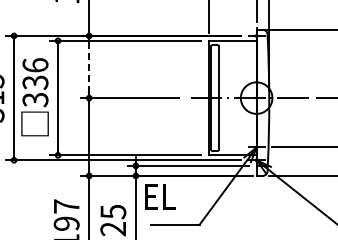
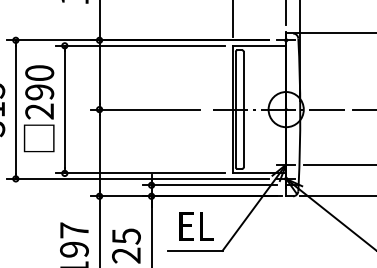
line: (89, 66) -> (99, 74), dashed -> solid
text: (35, 82) -> (39, 92), 336 -> 290
text: (160, 196) -> (196, 225), moved

